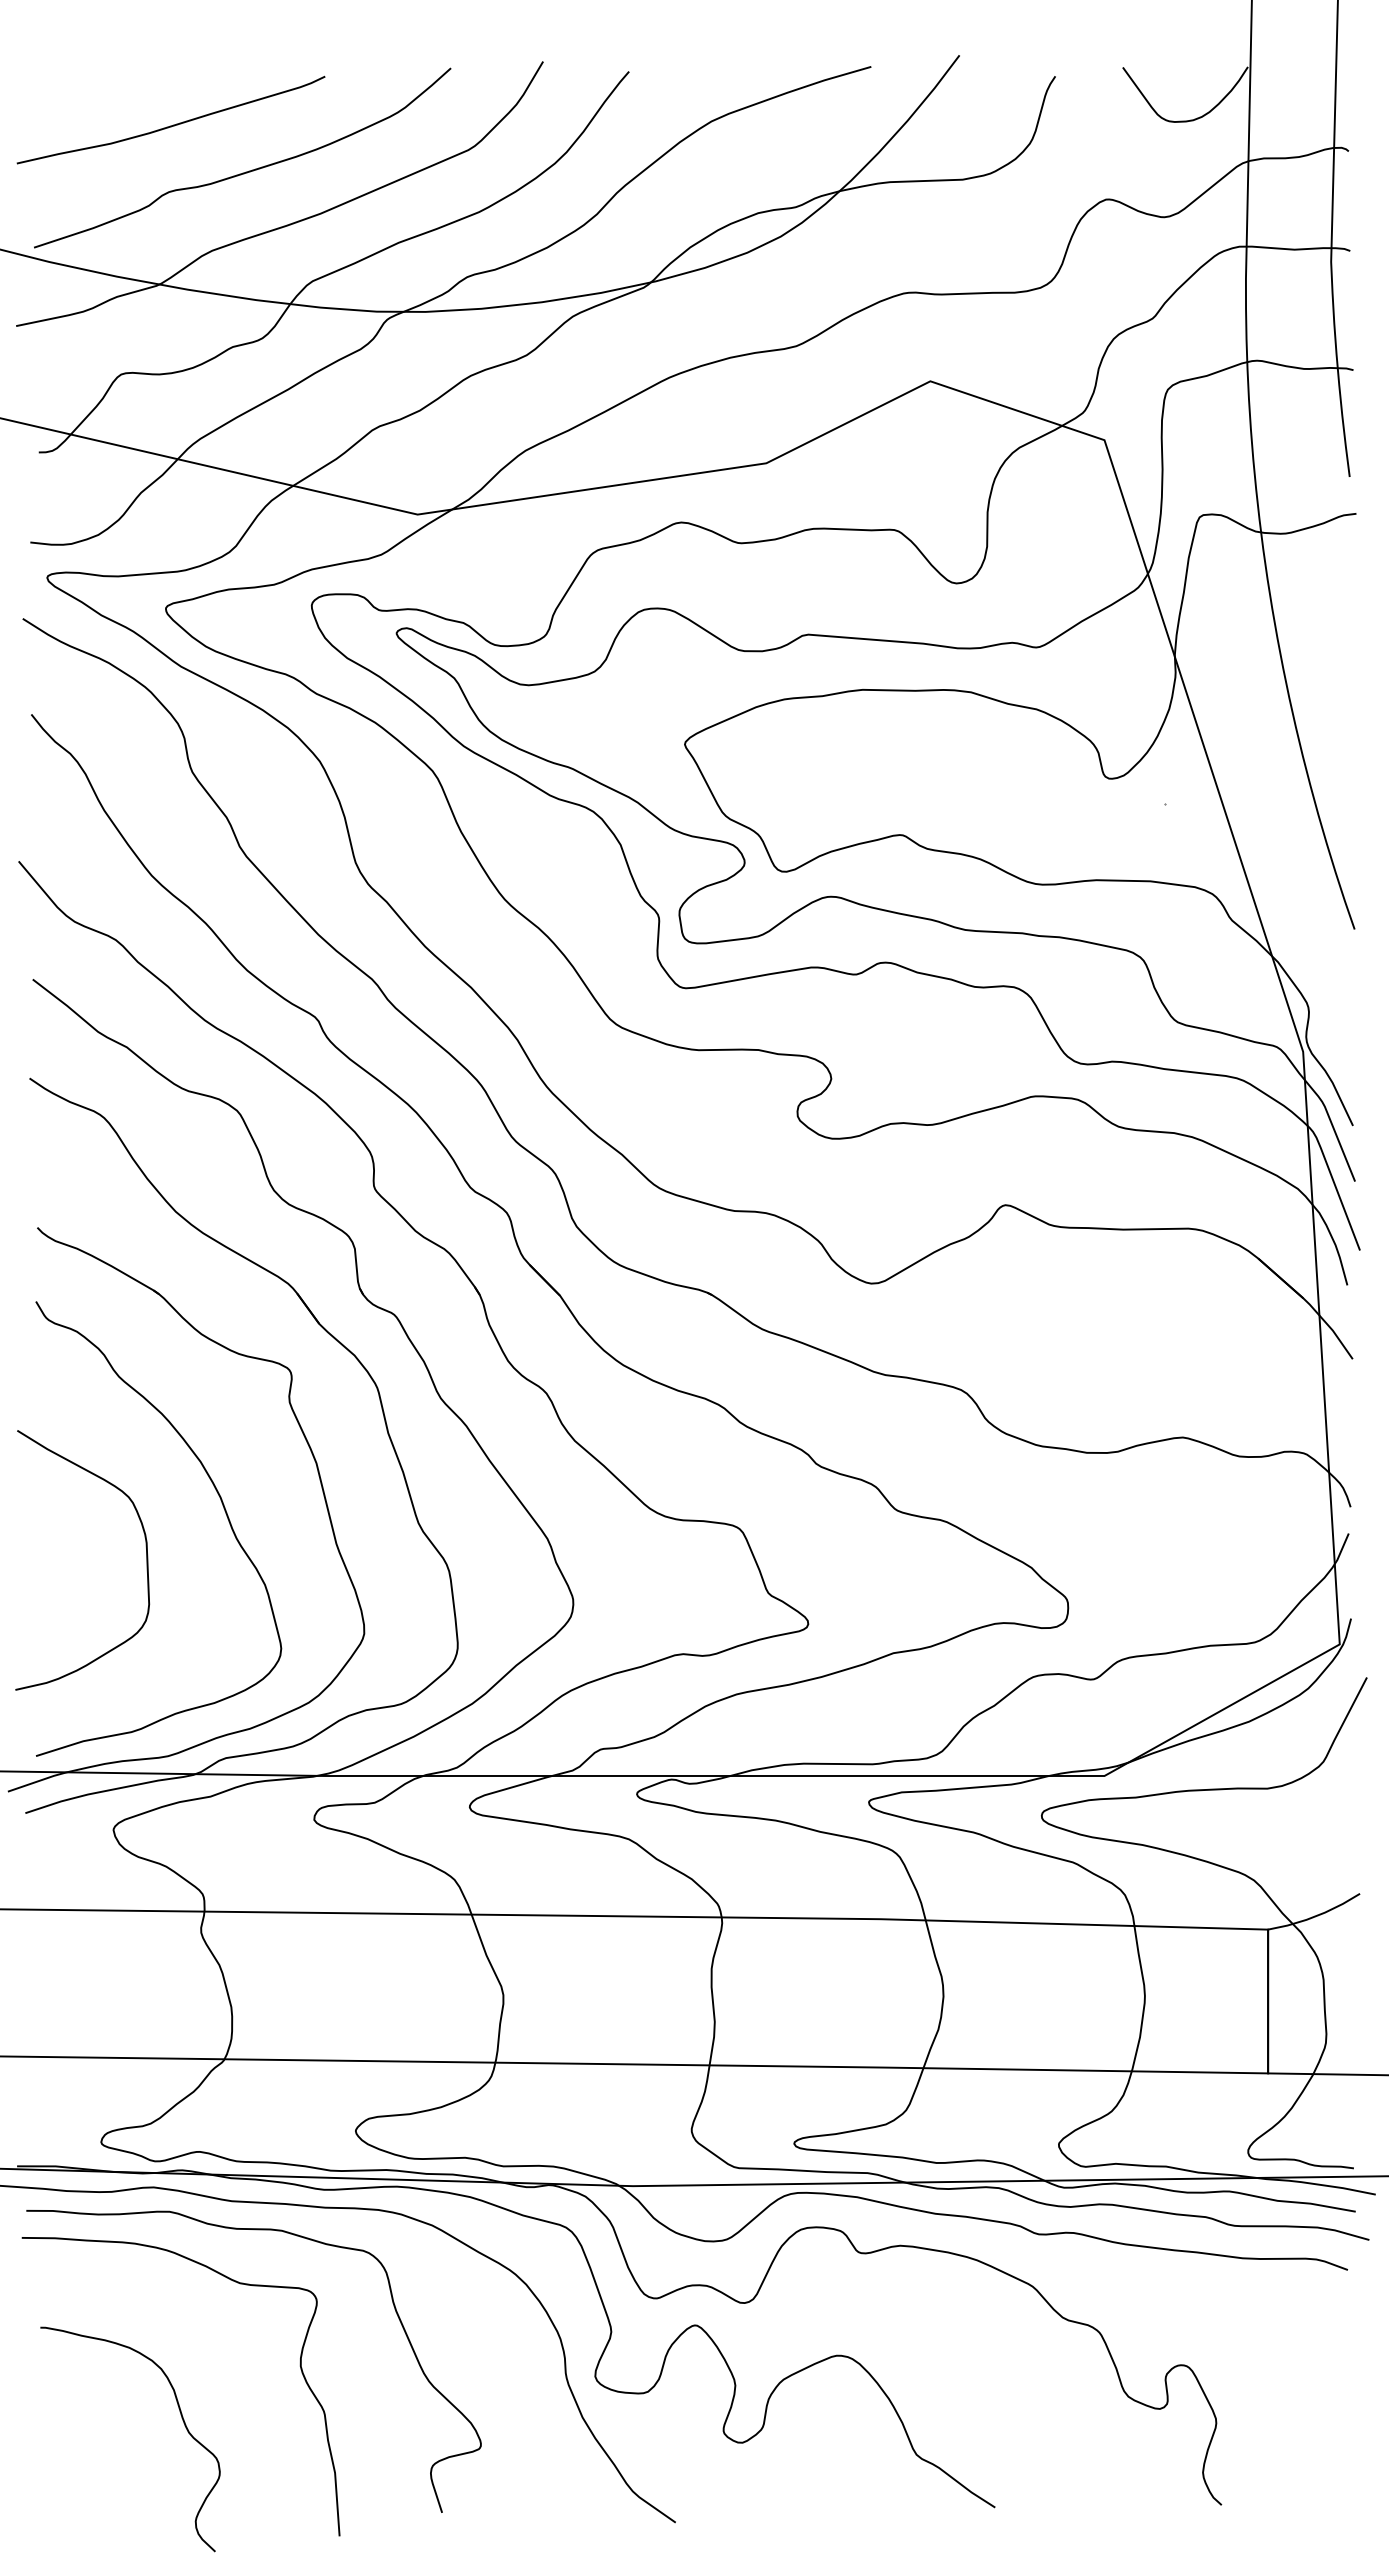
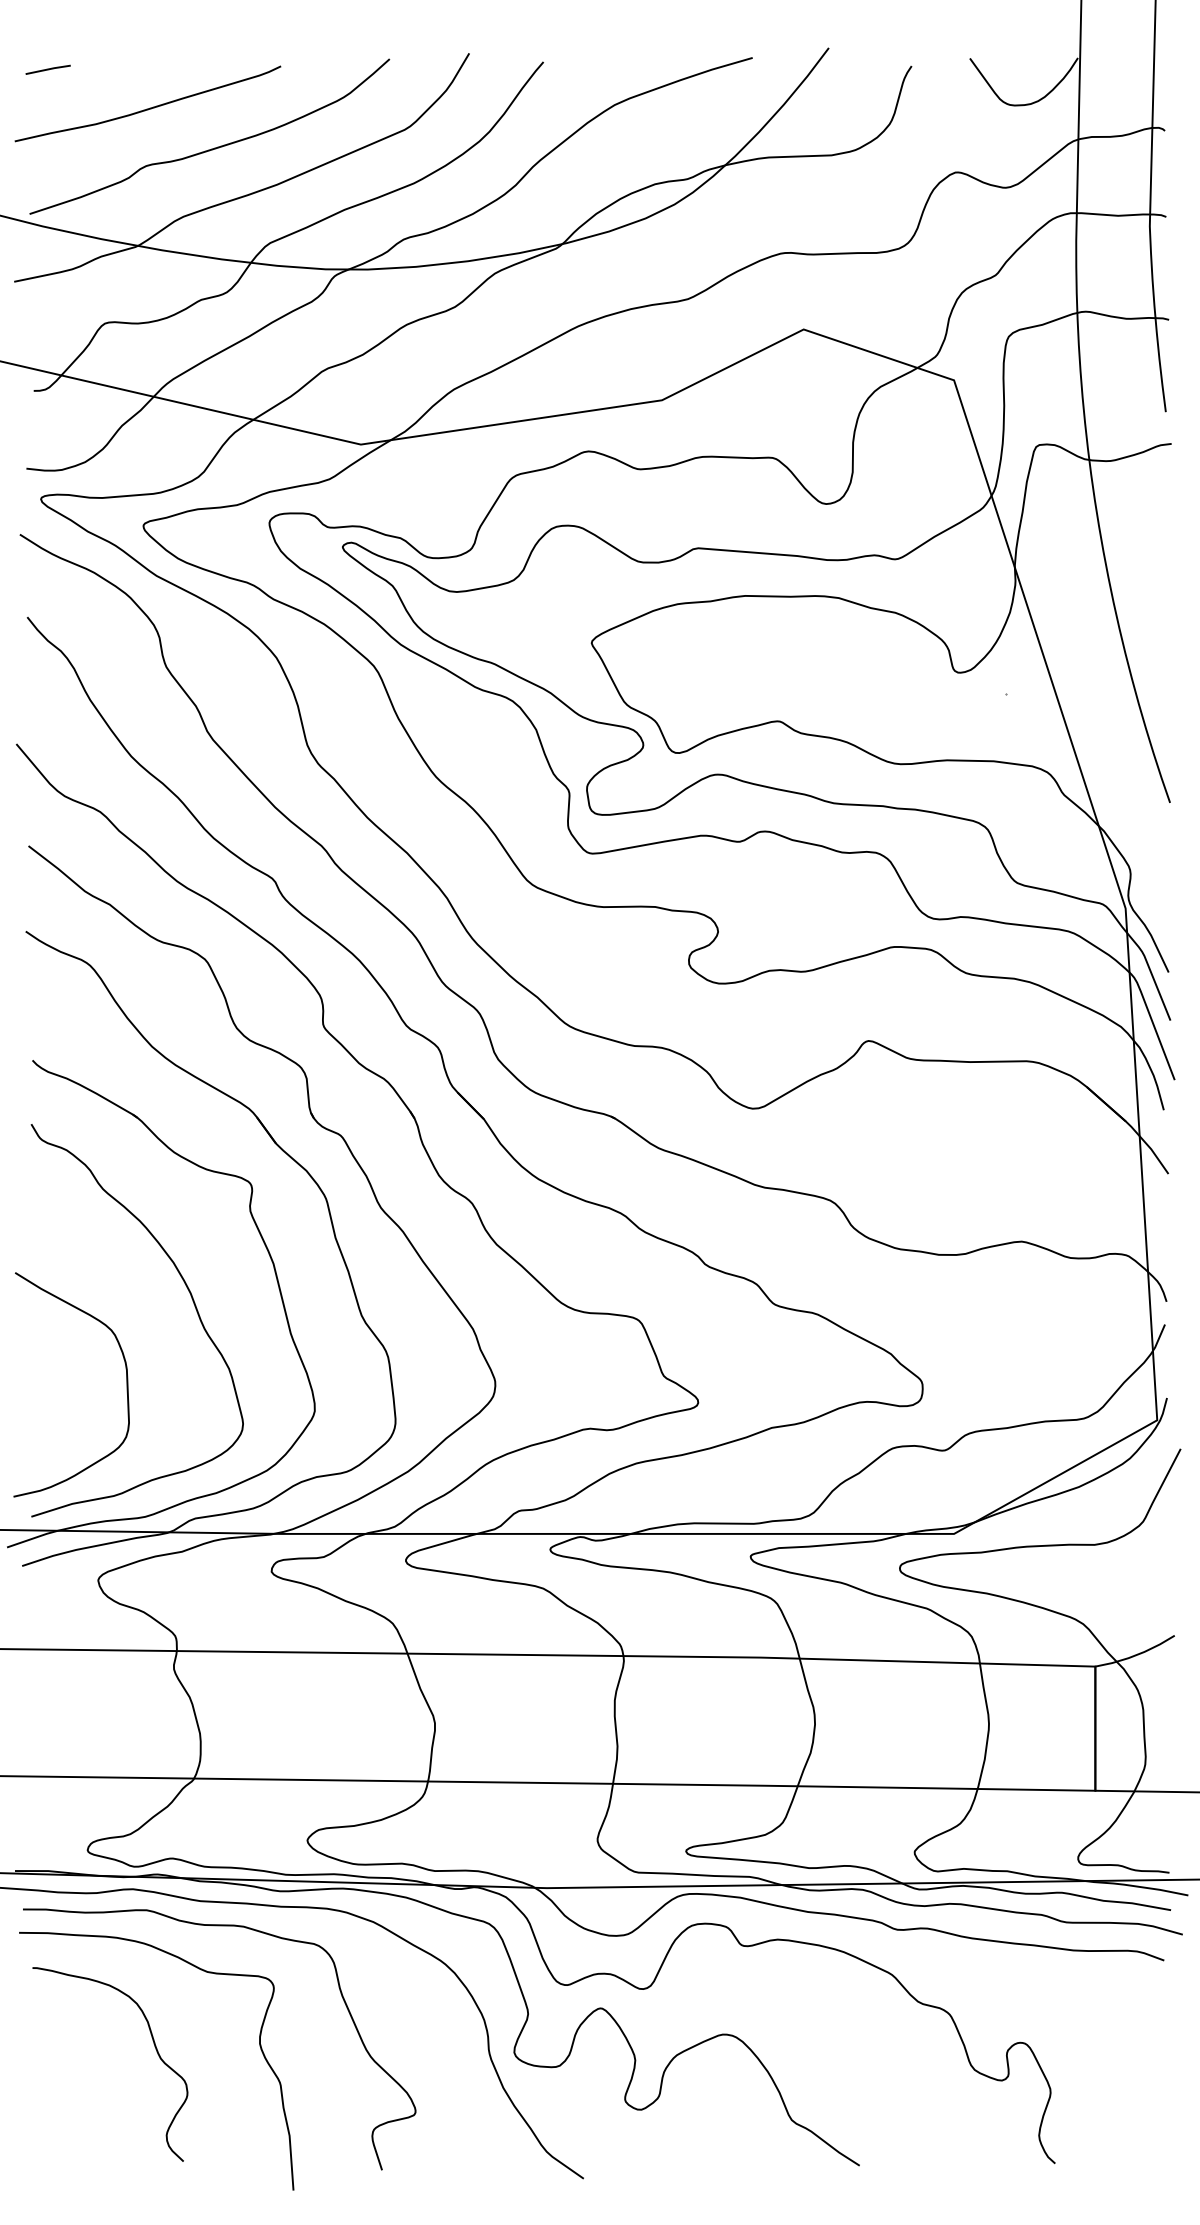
line: (55, 80) -> (48, 69), added
curve: (146, 1560) -> (126, 1384), moved
curve: (181, 2418) -> (154, 2046), moved

